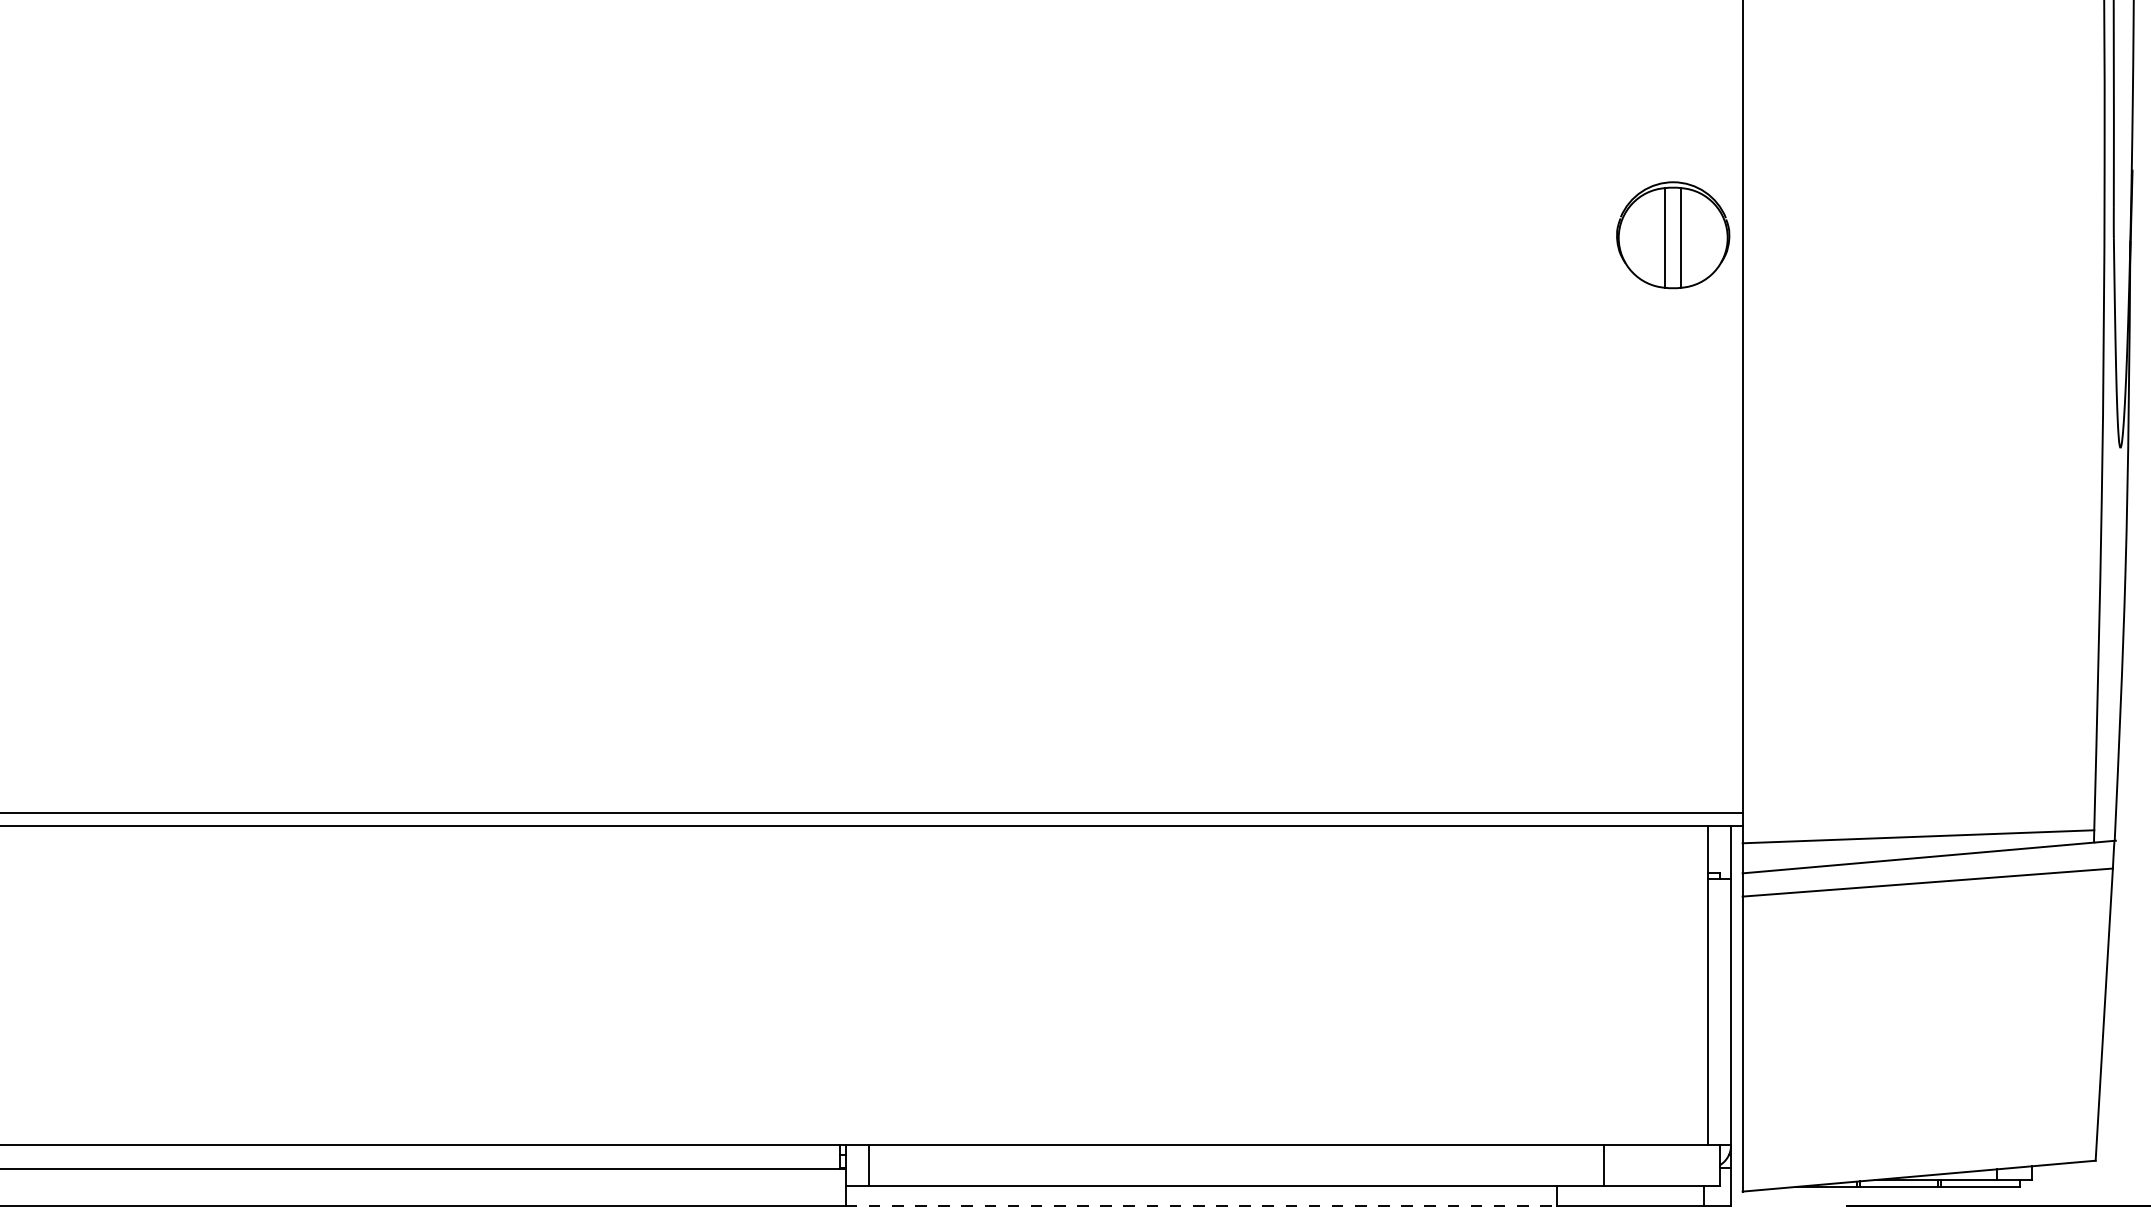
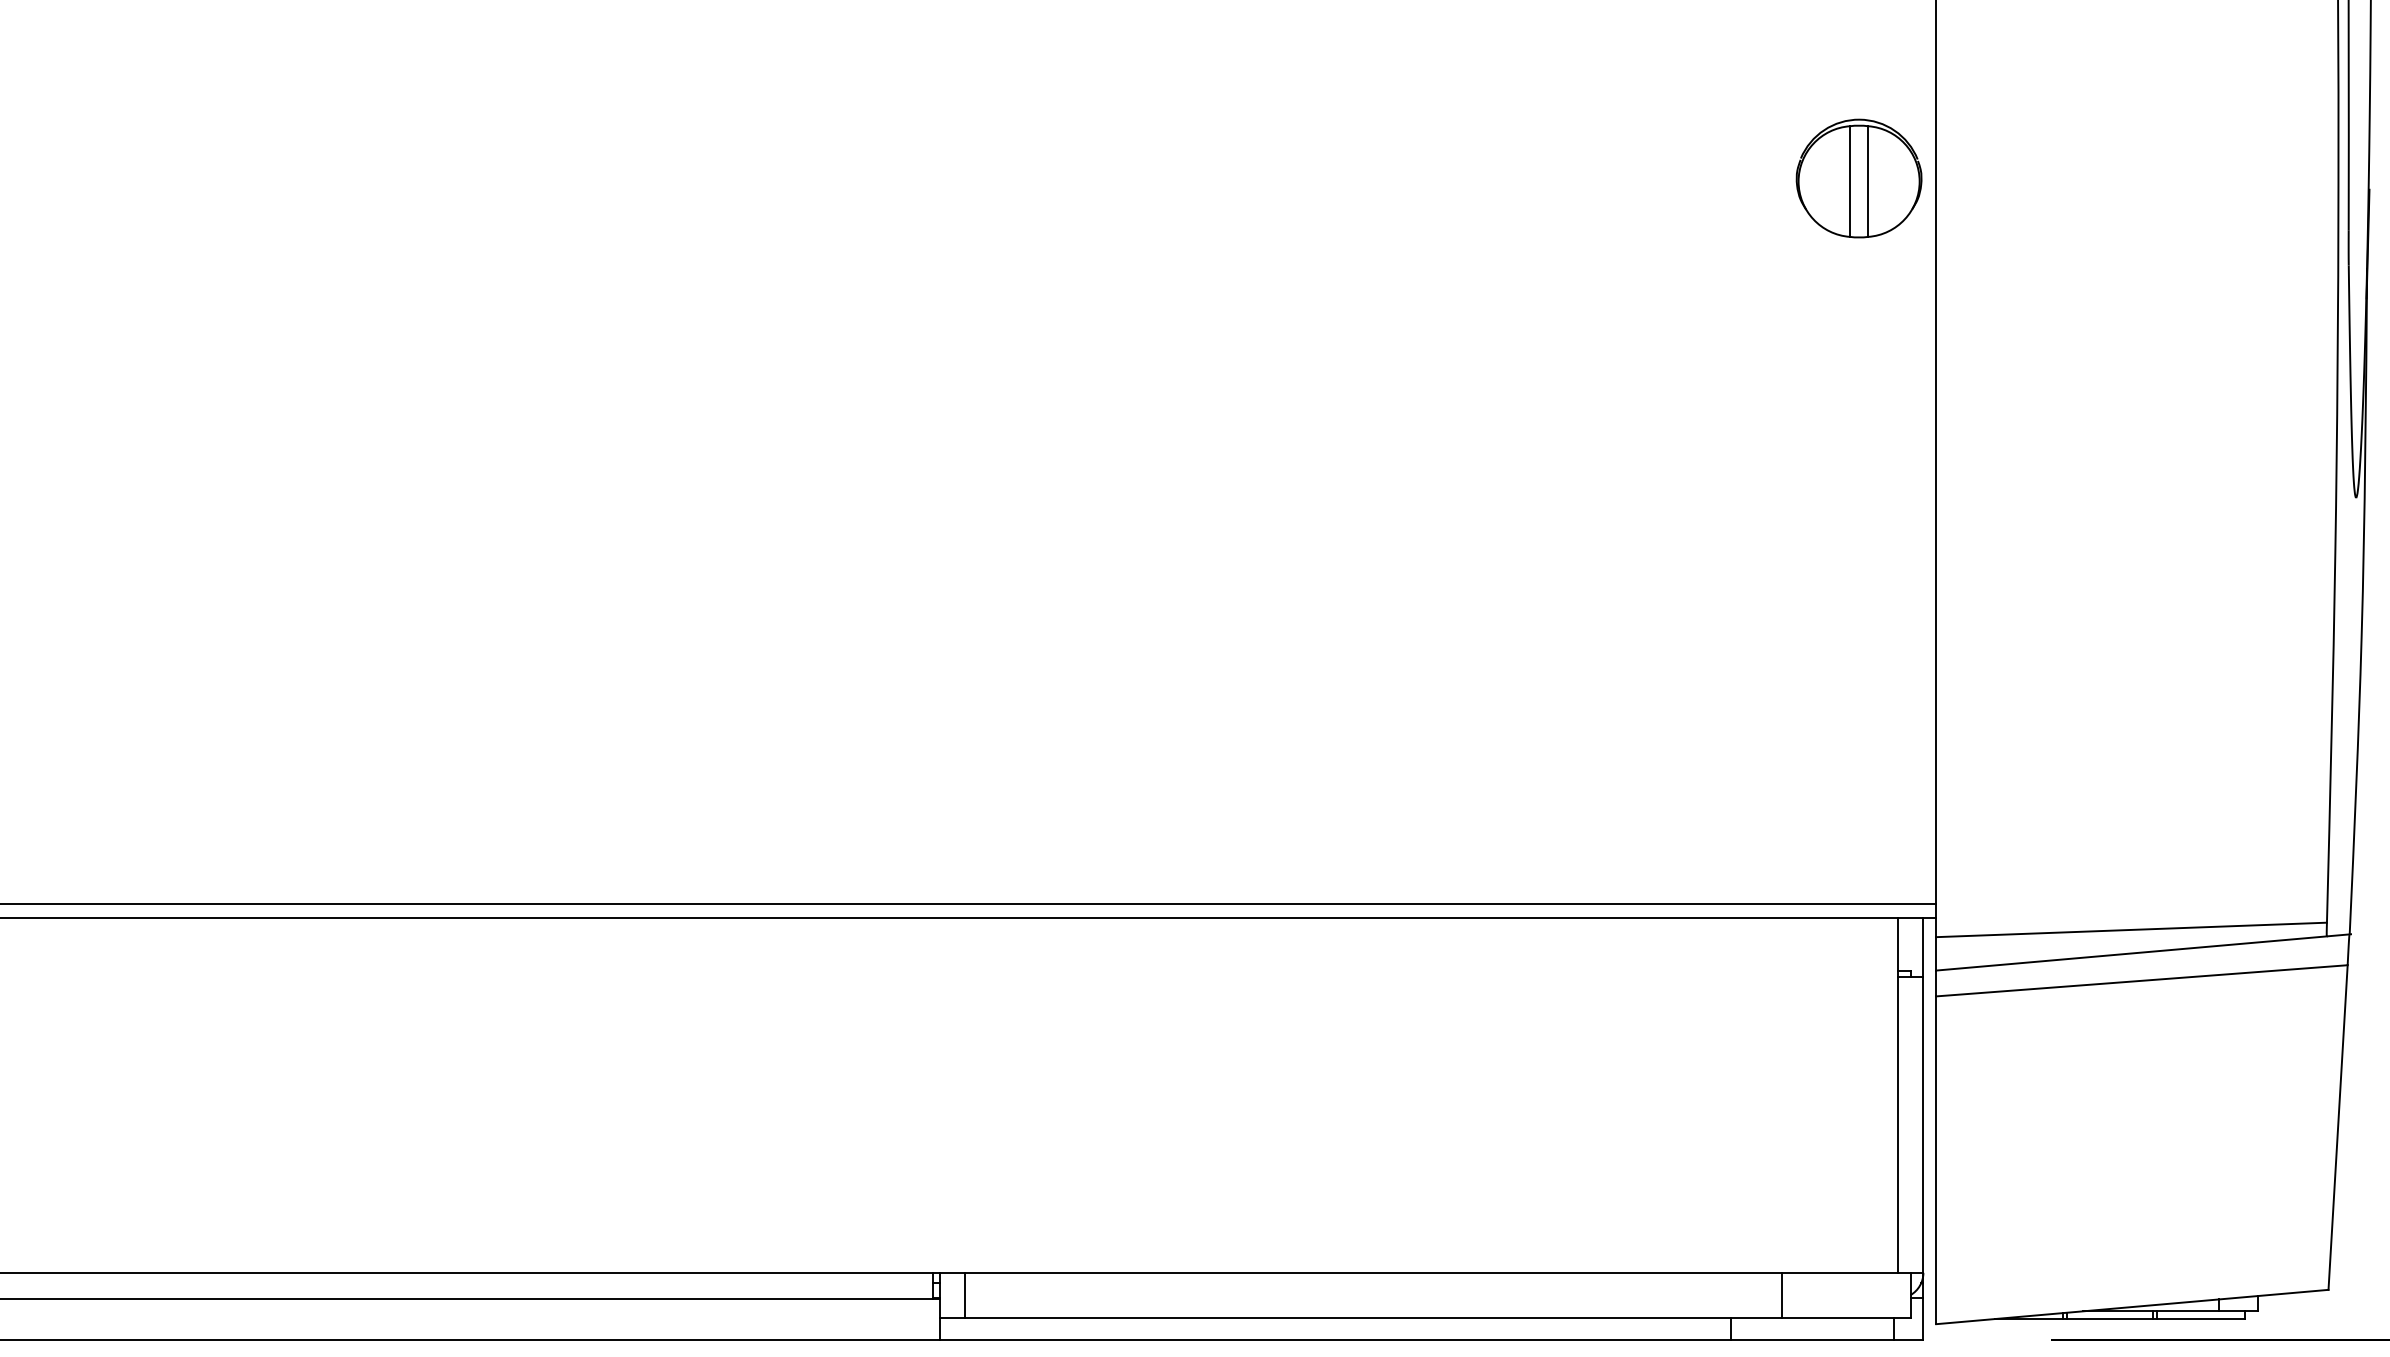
part: (1672, 235) -> (1858, 178), moved
line: (1201, 1205) -> (1335, 1339), dashed -> solid

